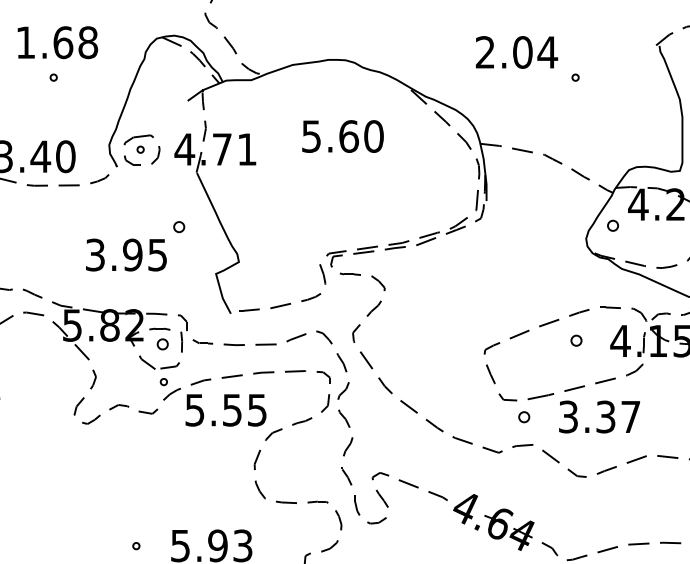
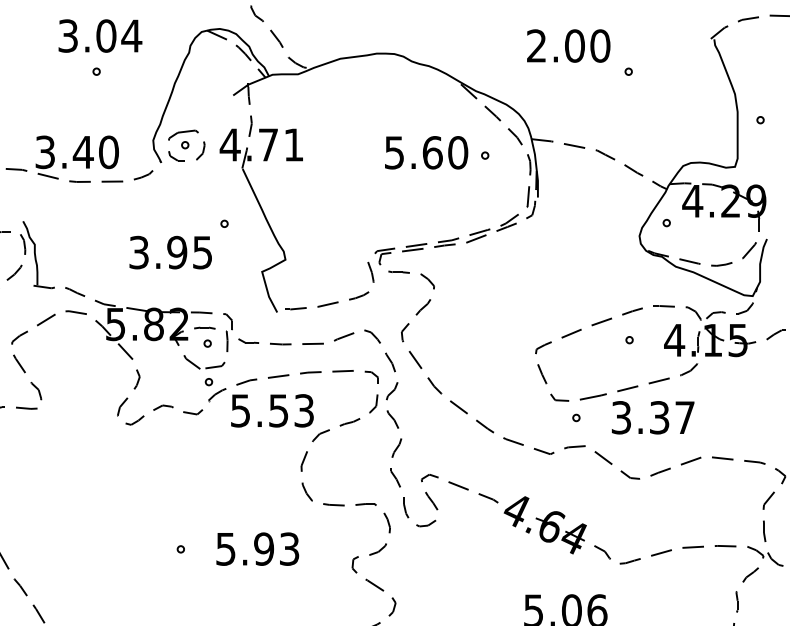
text: (57, 42) -> (100, 35), 1.68 -> 3.04
text: (546, 51) -> (599, 45), 2.04 -> 2.00
text: (342, 136) -> (426, 152), moved
part: (435, 159) -> (485, 155), added
part: (179, 226) -> (224, 223), size x0.62
part: (612, 226) -> (666, 223), size x0.62
part: (576, 341) -> (629, 340), size x0.62
part: (162, 344) -> (207, 343), size x0.62
text: (257, 409) -> (304, 410), 5.55 -> 5.53
part: (524, 416) -> (576, 417), size x0.62

